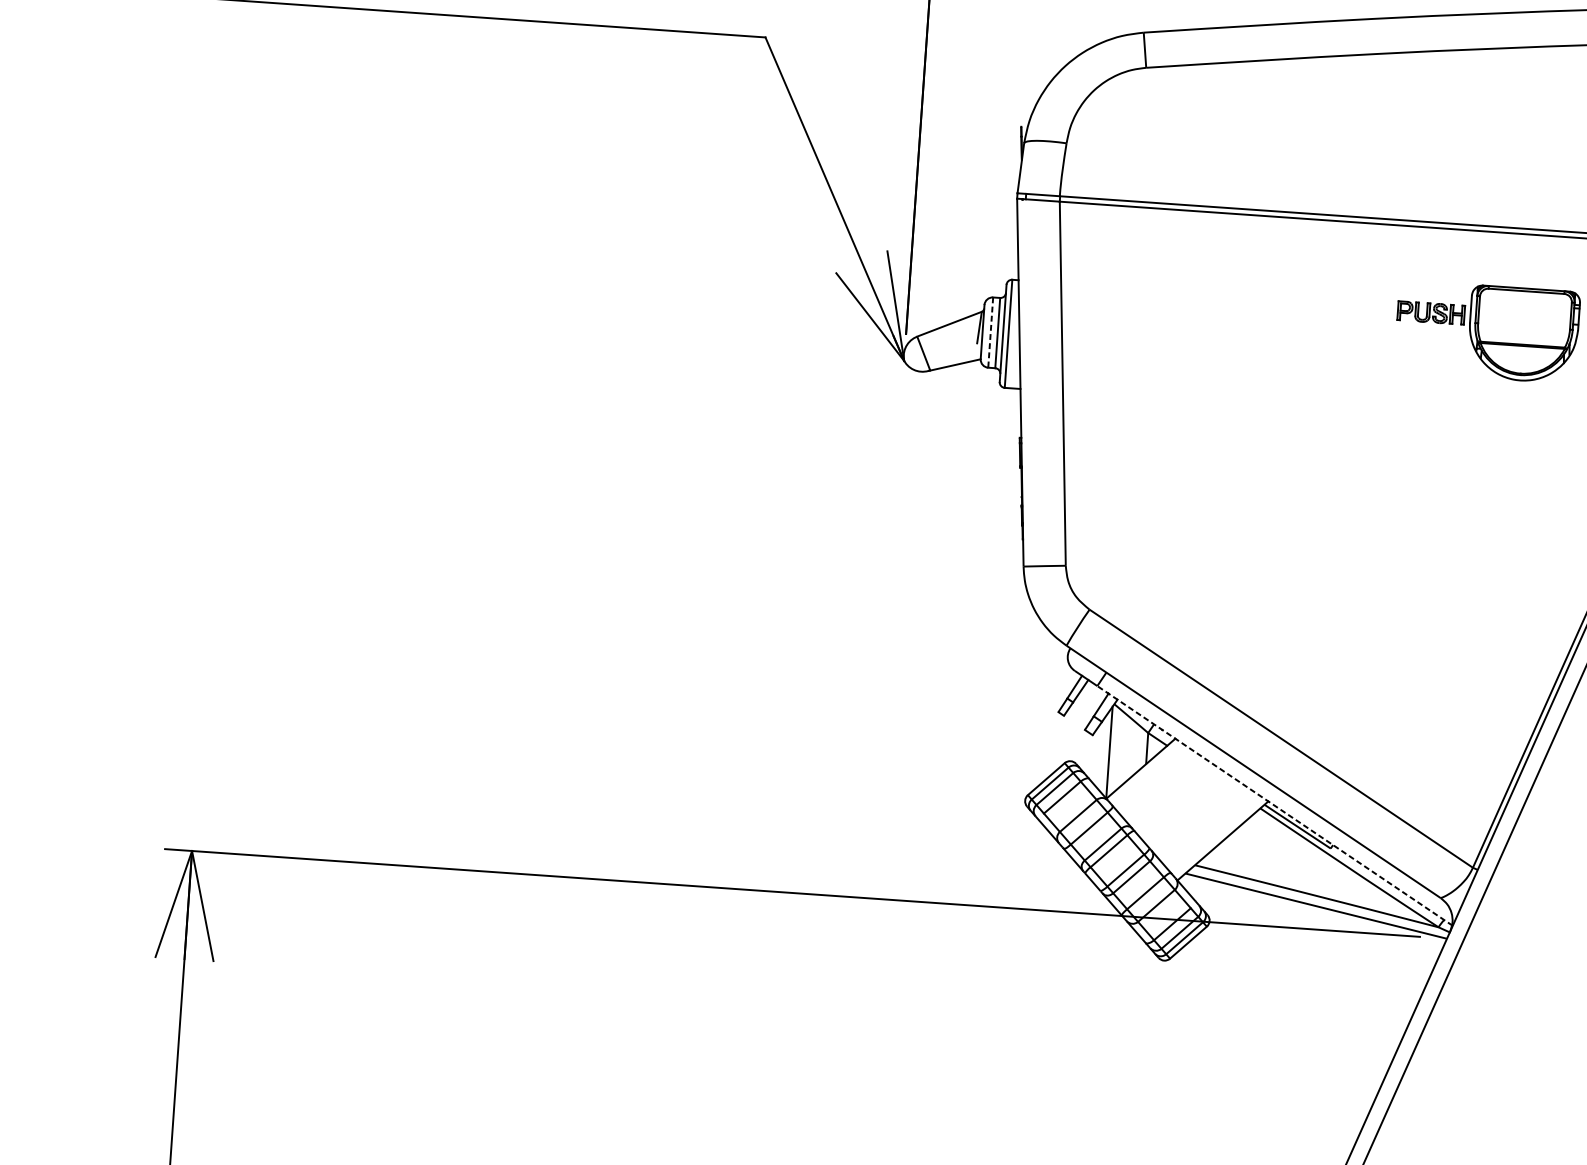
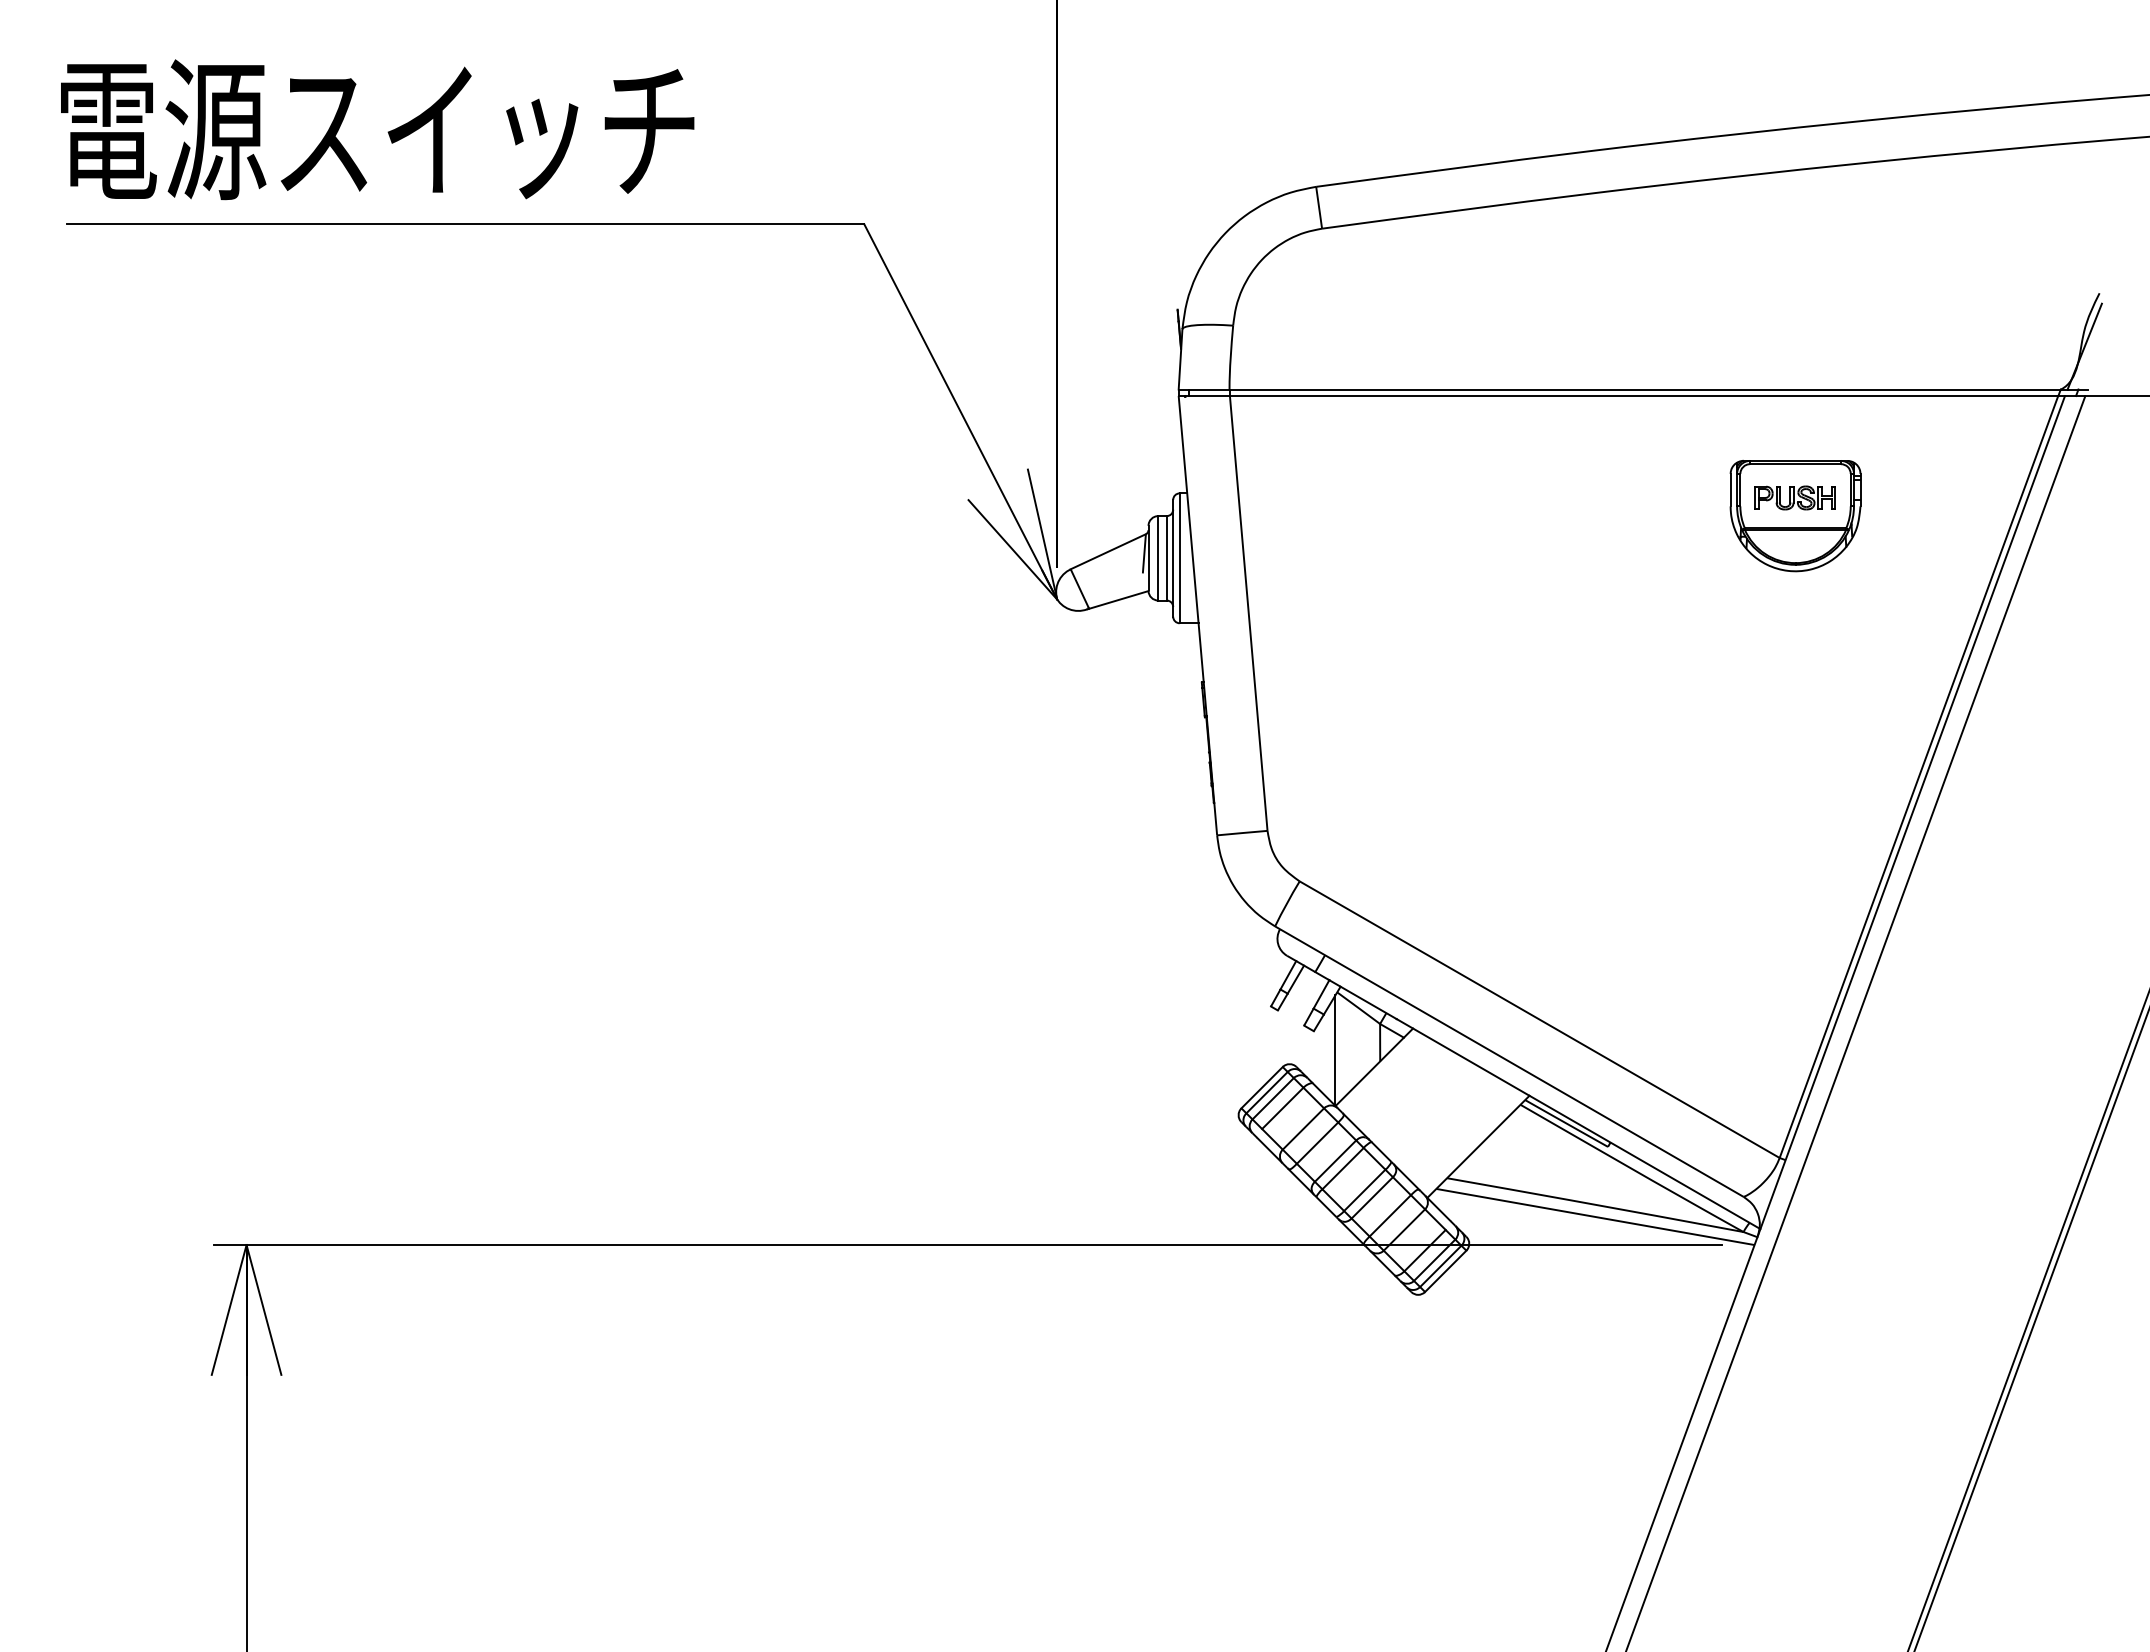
part: (1430, 312) -> (1794, 497), moved
line: (990, 332) -> (1158, 558), dashed -> solid
line: (1274, 805) -> (1537, 1100), dashed -> solid

